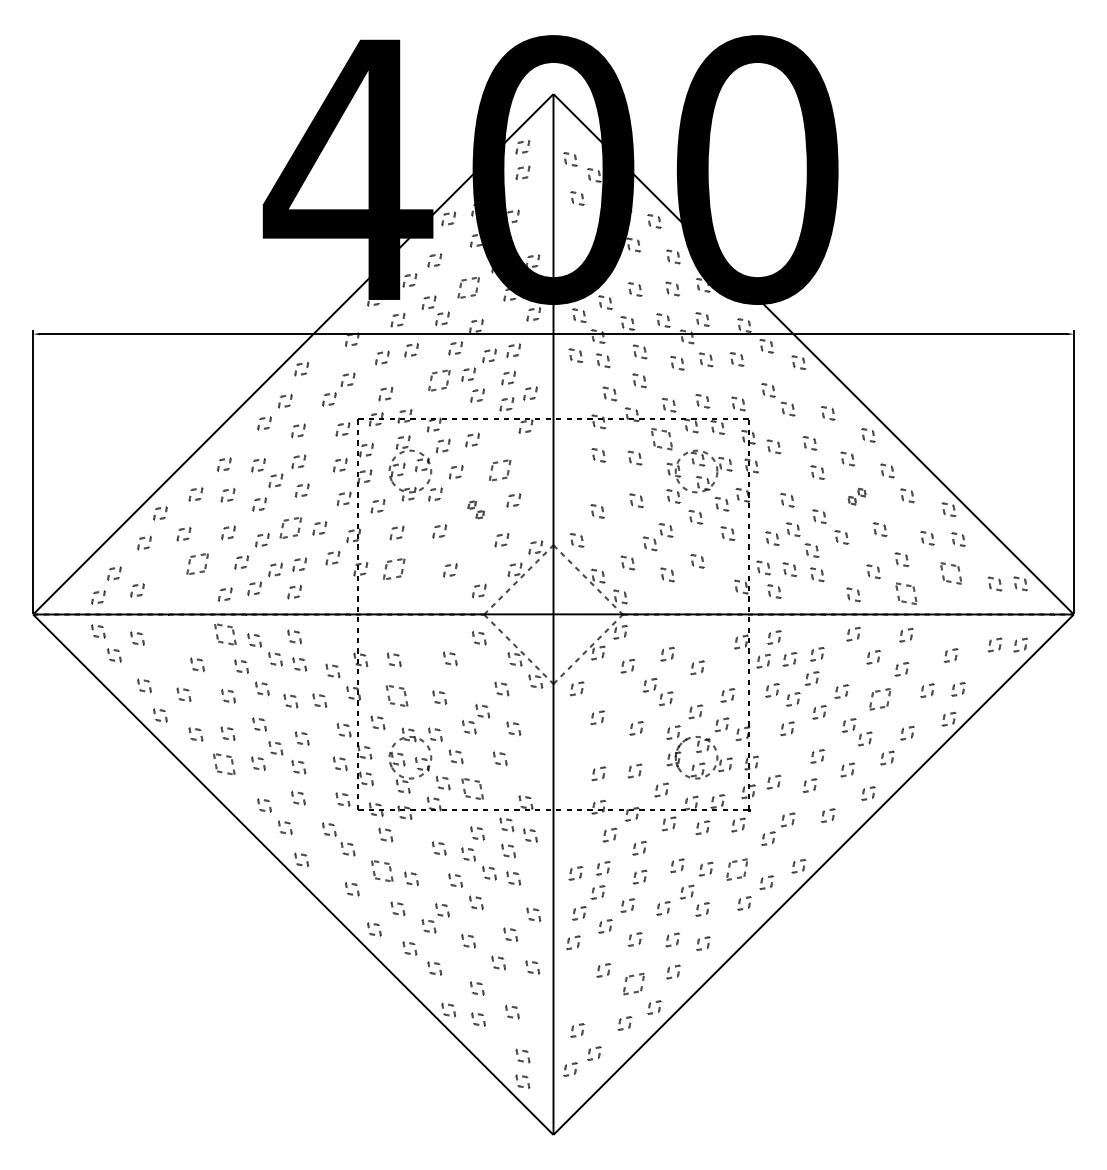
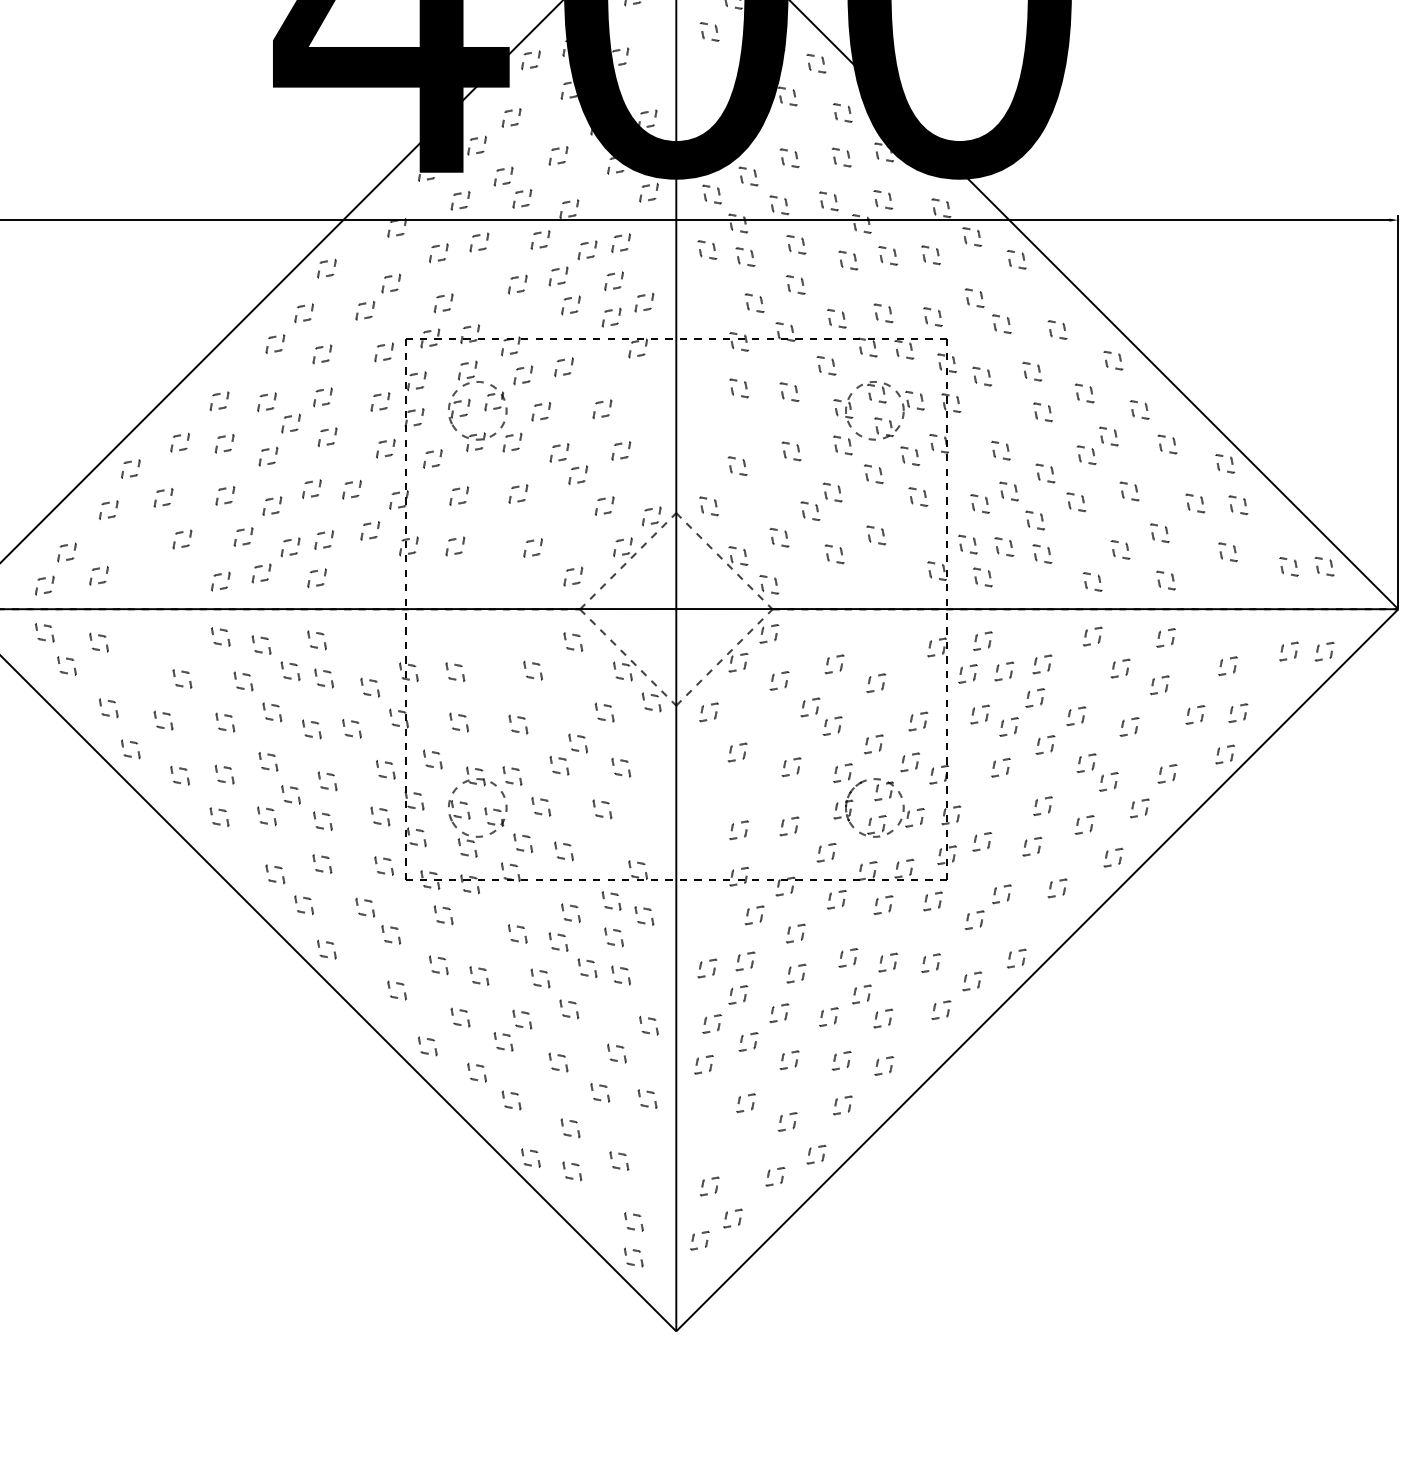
part: (468, 287) -> (558, 155), size x0.62
part: (438, 380) -> (516, 284), size x0.62
part: (661, 438) -> (826, 364), size x0.62
part: (500, 470) -> (602, 409), size x0.62
part: (856, 496) -> (1096, 445), size x1.67
part: (476, 509) -> (569, 463), size x1.67
part: (290, 527) -> (311, 488), size x0.62
part: (197, 564) -> (182, 539), size x0.62
part: (394, 569) -> (455, 546), size x0.62
part: (950, 573) -> (1227, 552), size x0.62
part: (906, 593) -> (1166, 580), size x0.62
part: (224, 634) -> (219, 636), size x0.62
part: (396, 696) -> (458, 723), size x0.62
part: (879, 699) -> (1128, 727), size x0.62
part: (224, 764) -> (219, 817), size x0.62
part: (472, 788) -> (563, 850), size x0.62
part: (736, 869) -> (930, 963), size x0.62
part: (382, 870) -> (439, 964), size x0.62
part: (633, 983) -> (787, 1121), size x0.62

